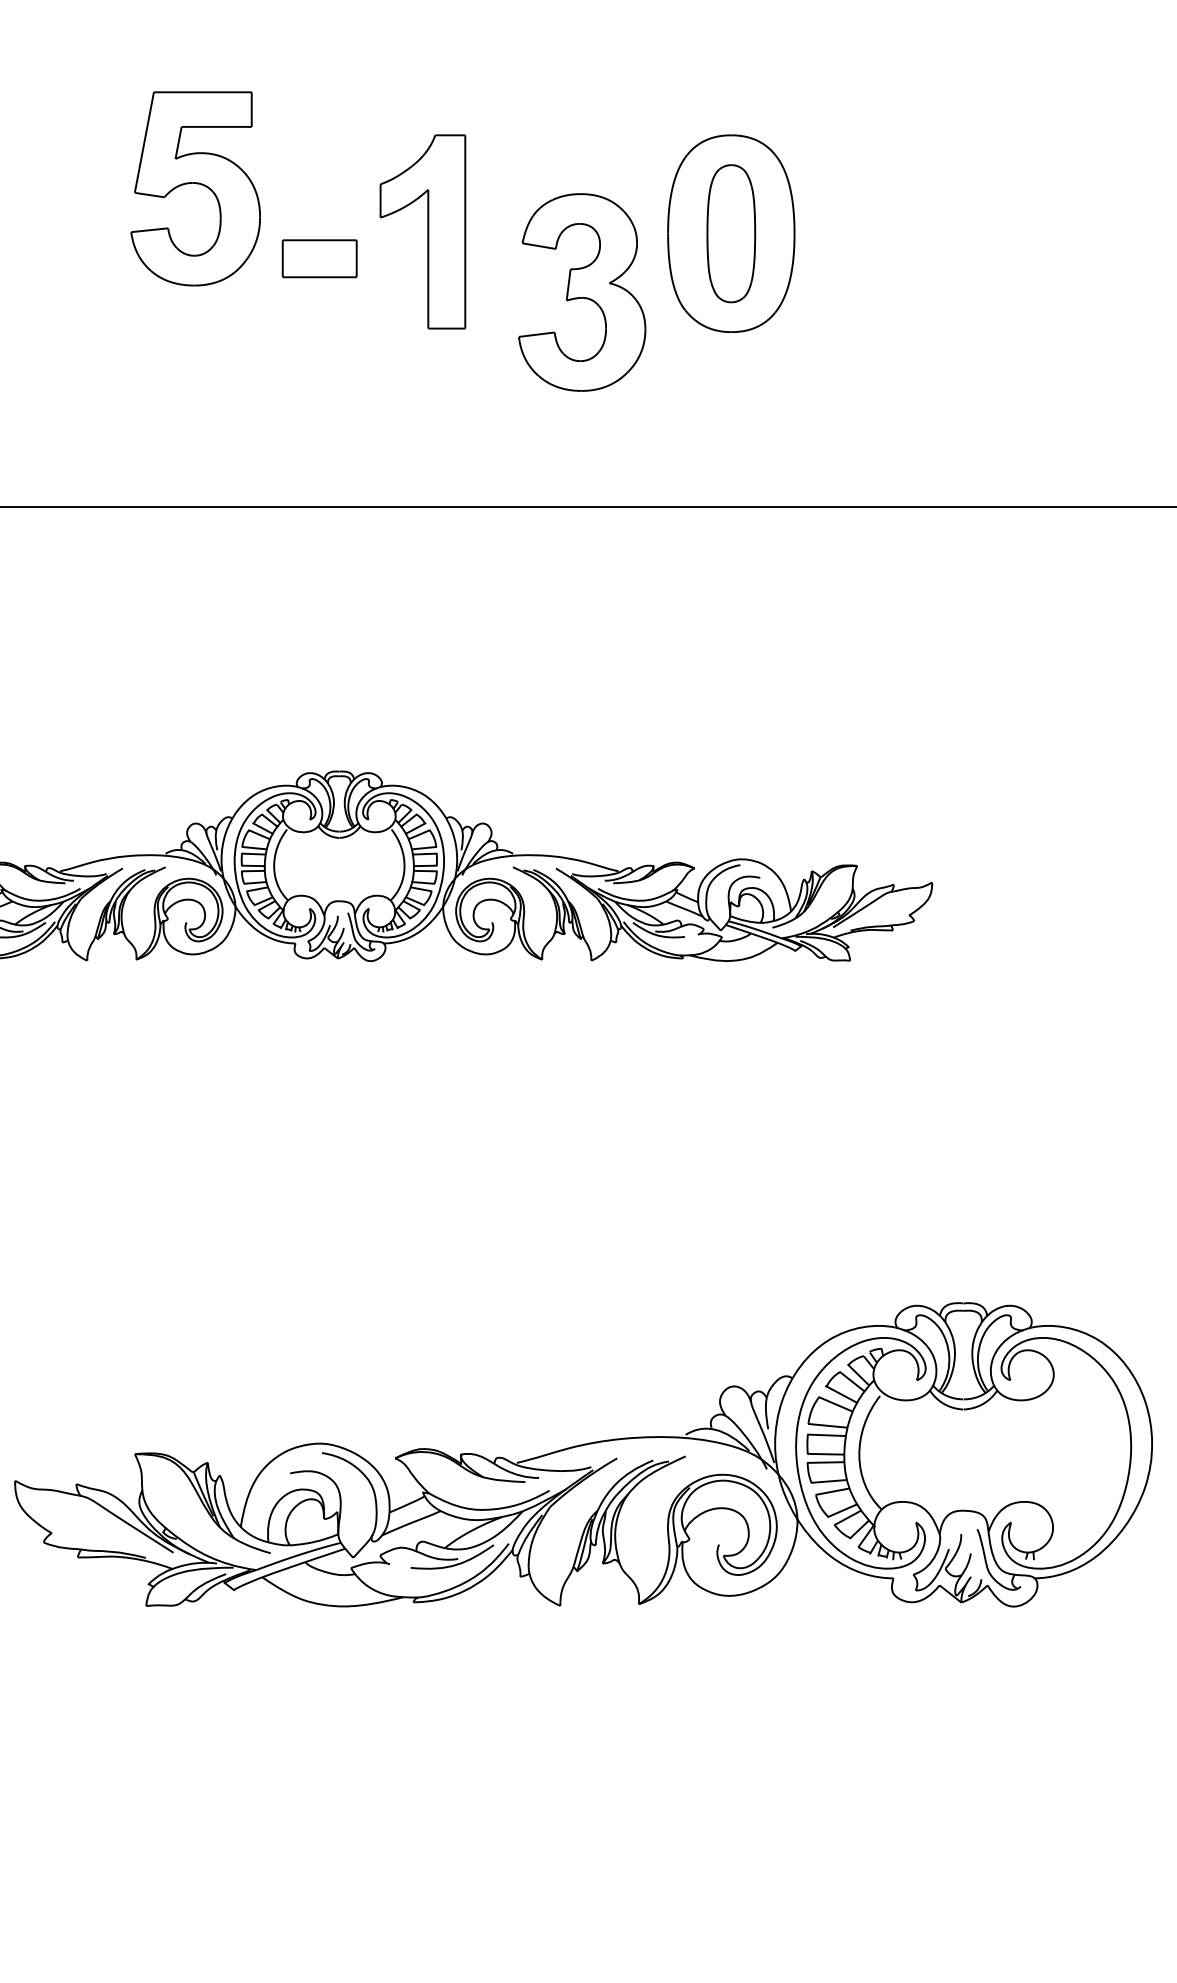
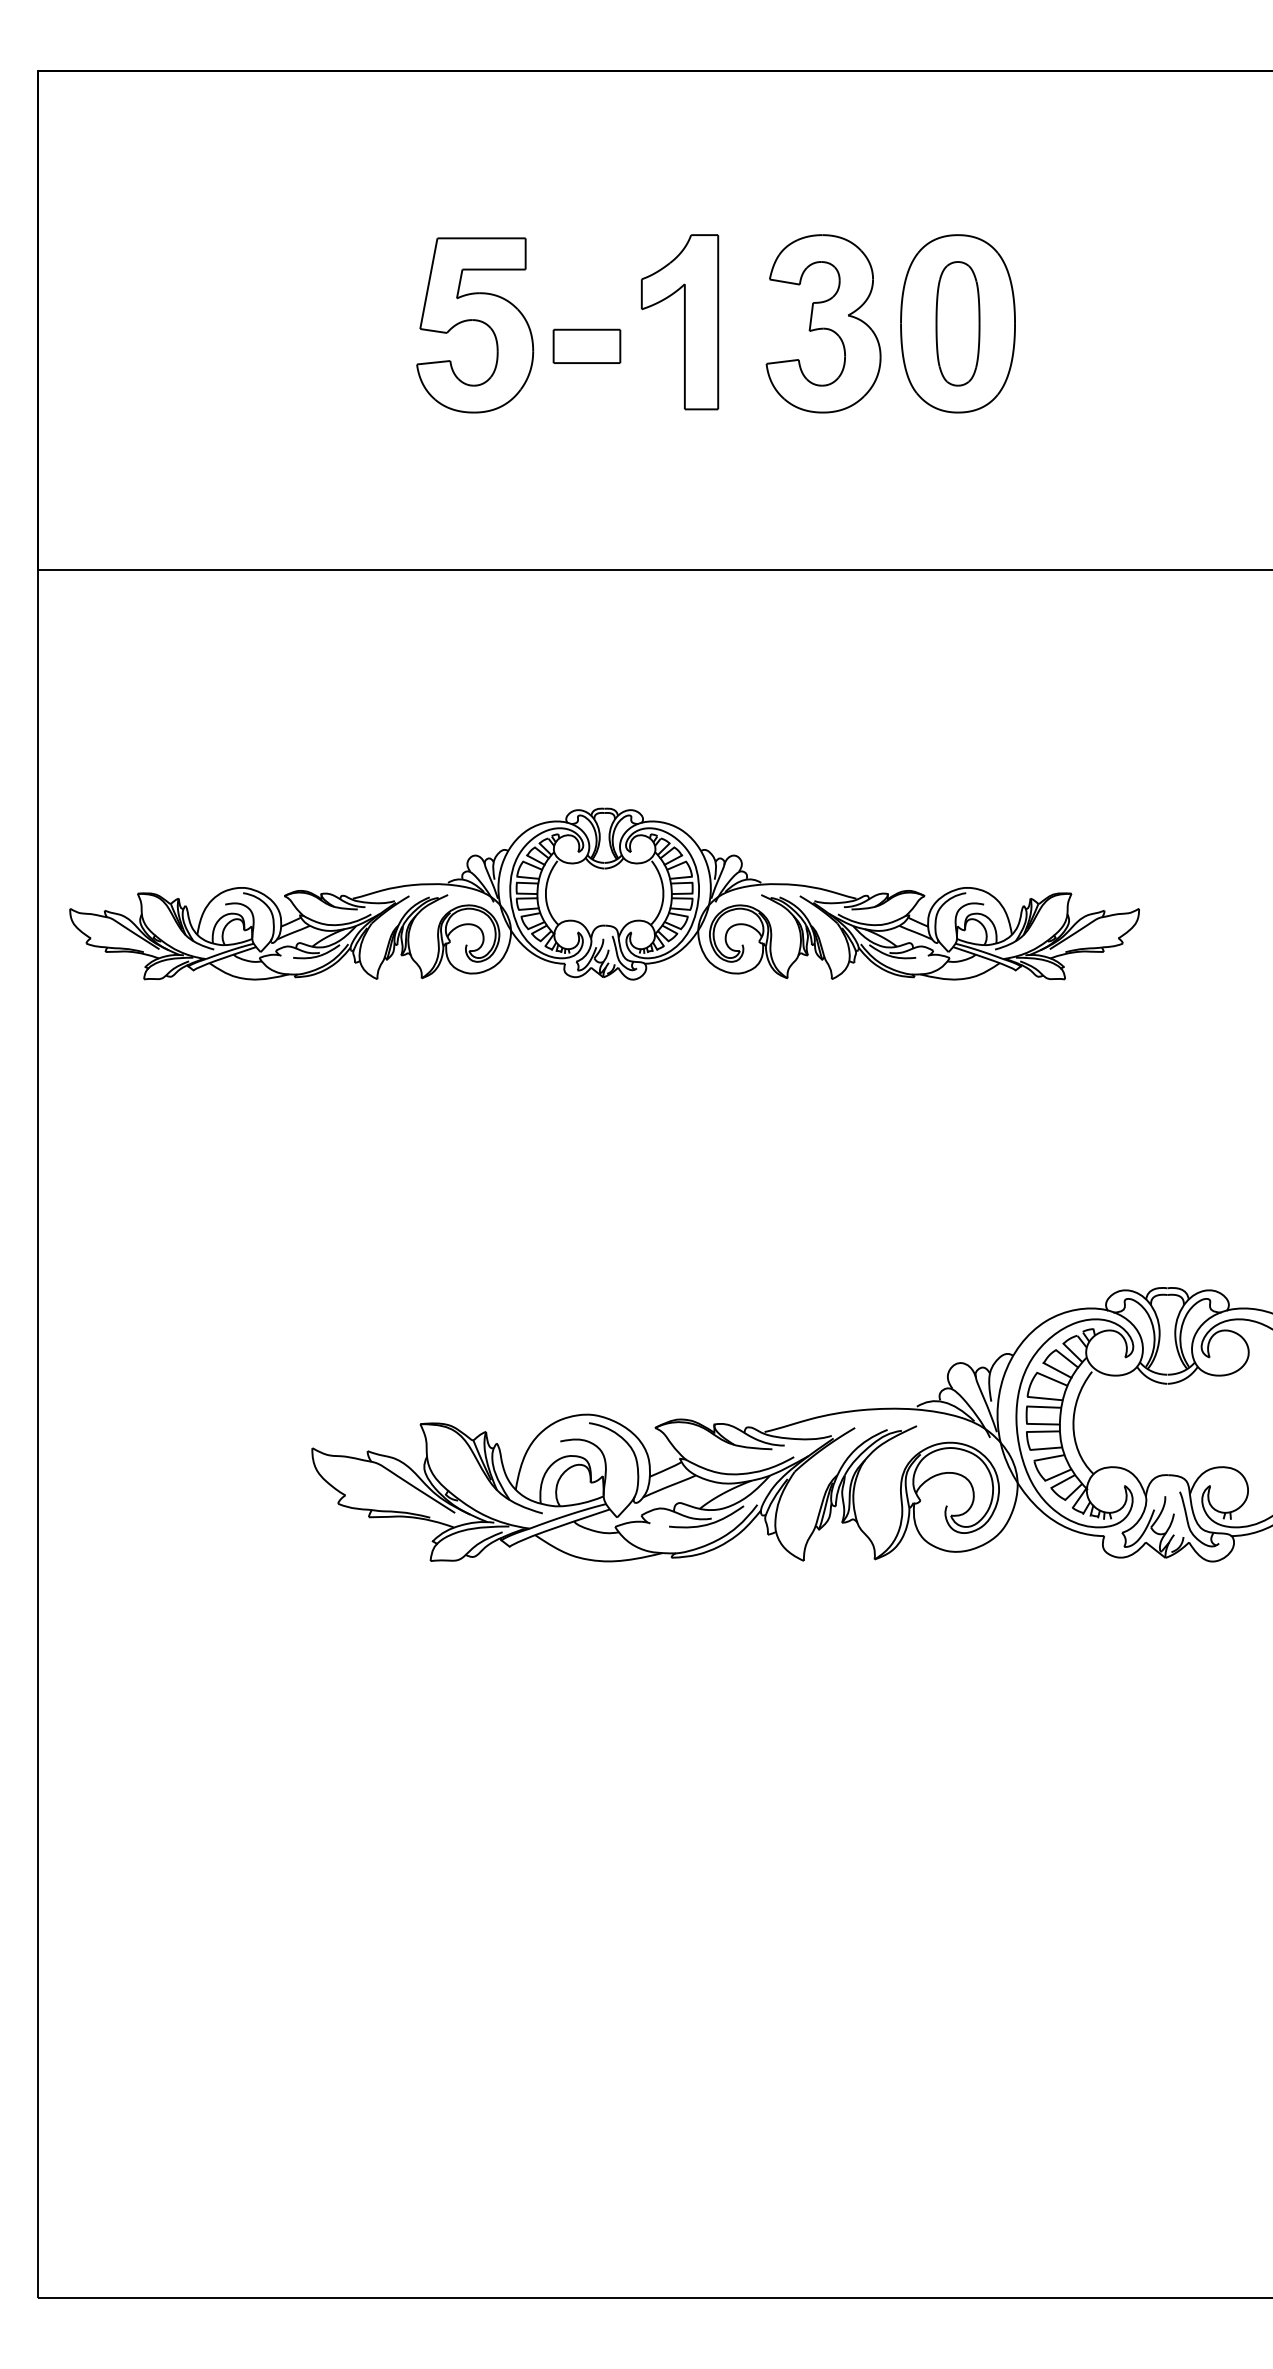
part: (196, 188) -> (475, 325), moved
part: (582, 292) -> (823, 323), moved

